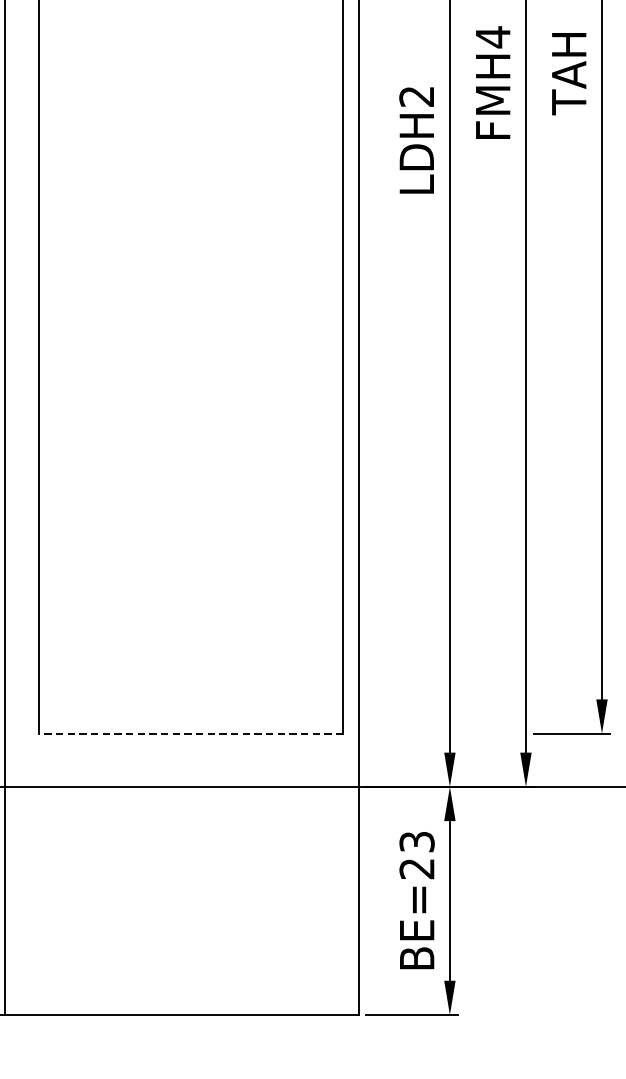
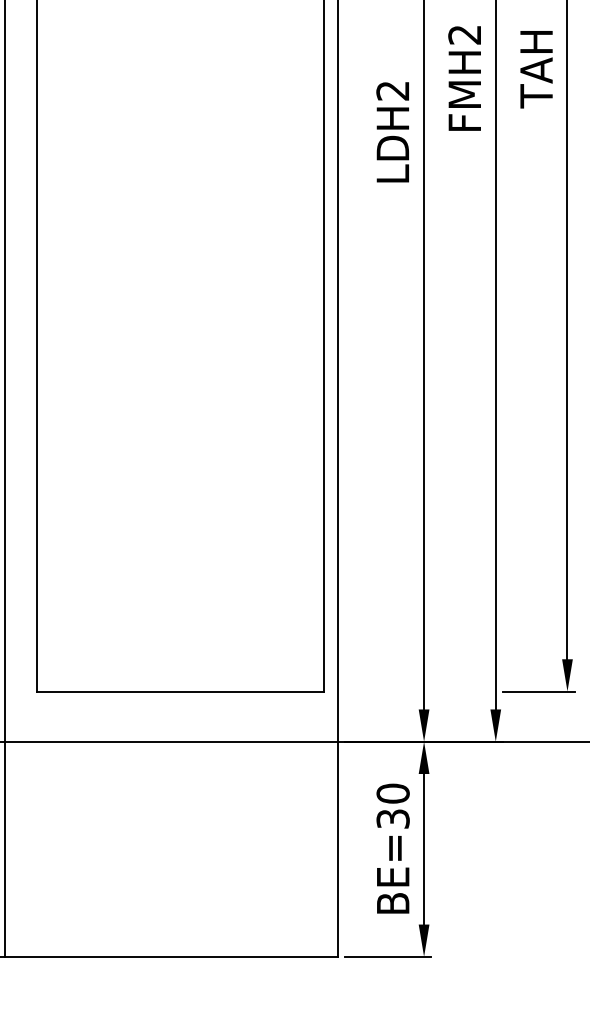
text: (492, 36) -> (464, 34), FMH4 -> FMH2
line: (190, 733) -> (179, 691), dashed -> solid
text: (416, 854) -> (392, 805), BE=23 -> BE=30

